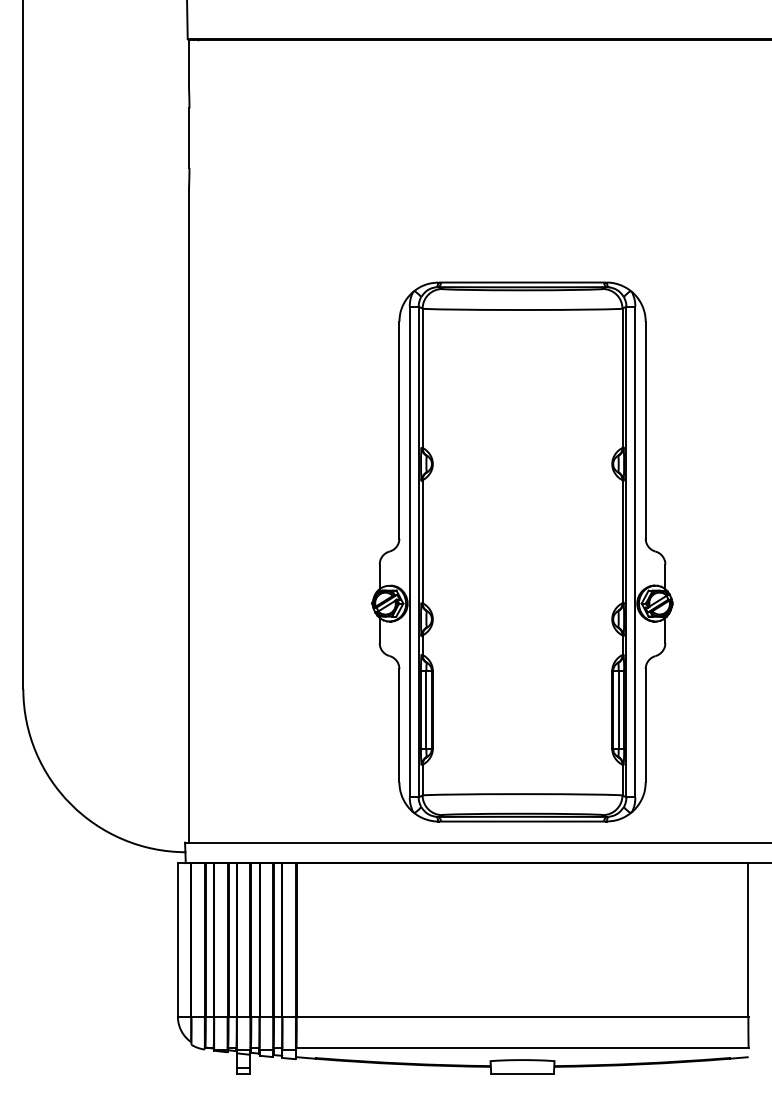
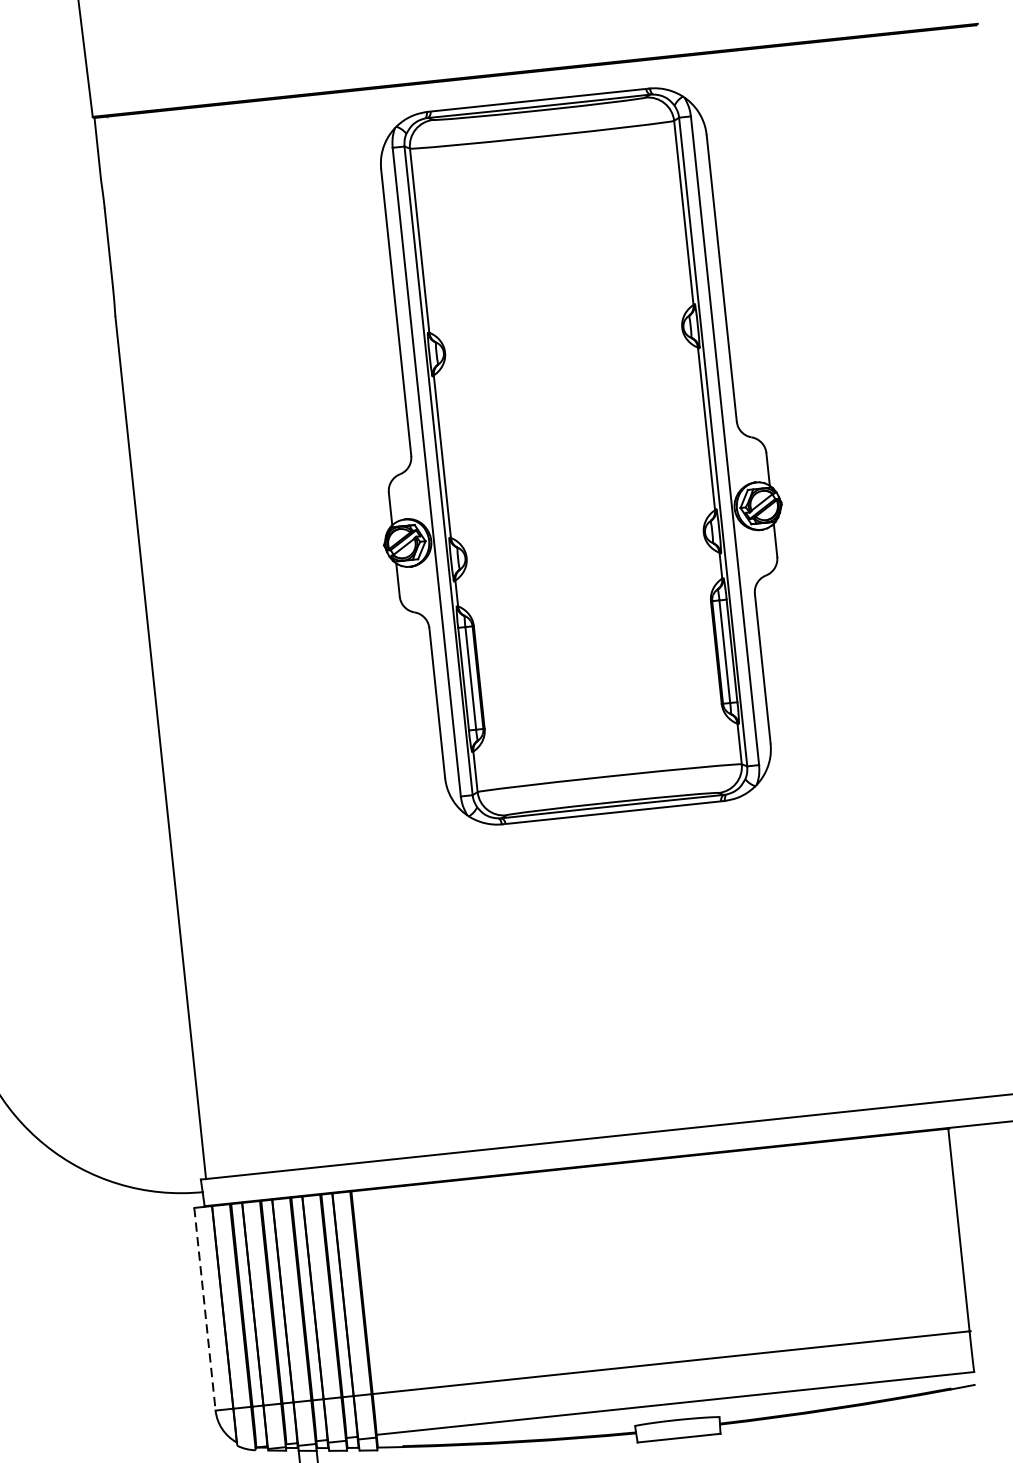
part: (521, 551) -> (574, 455), moved
line: (177, 940) -> (204, 1309), solid -> dashed

